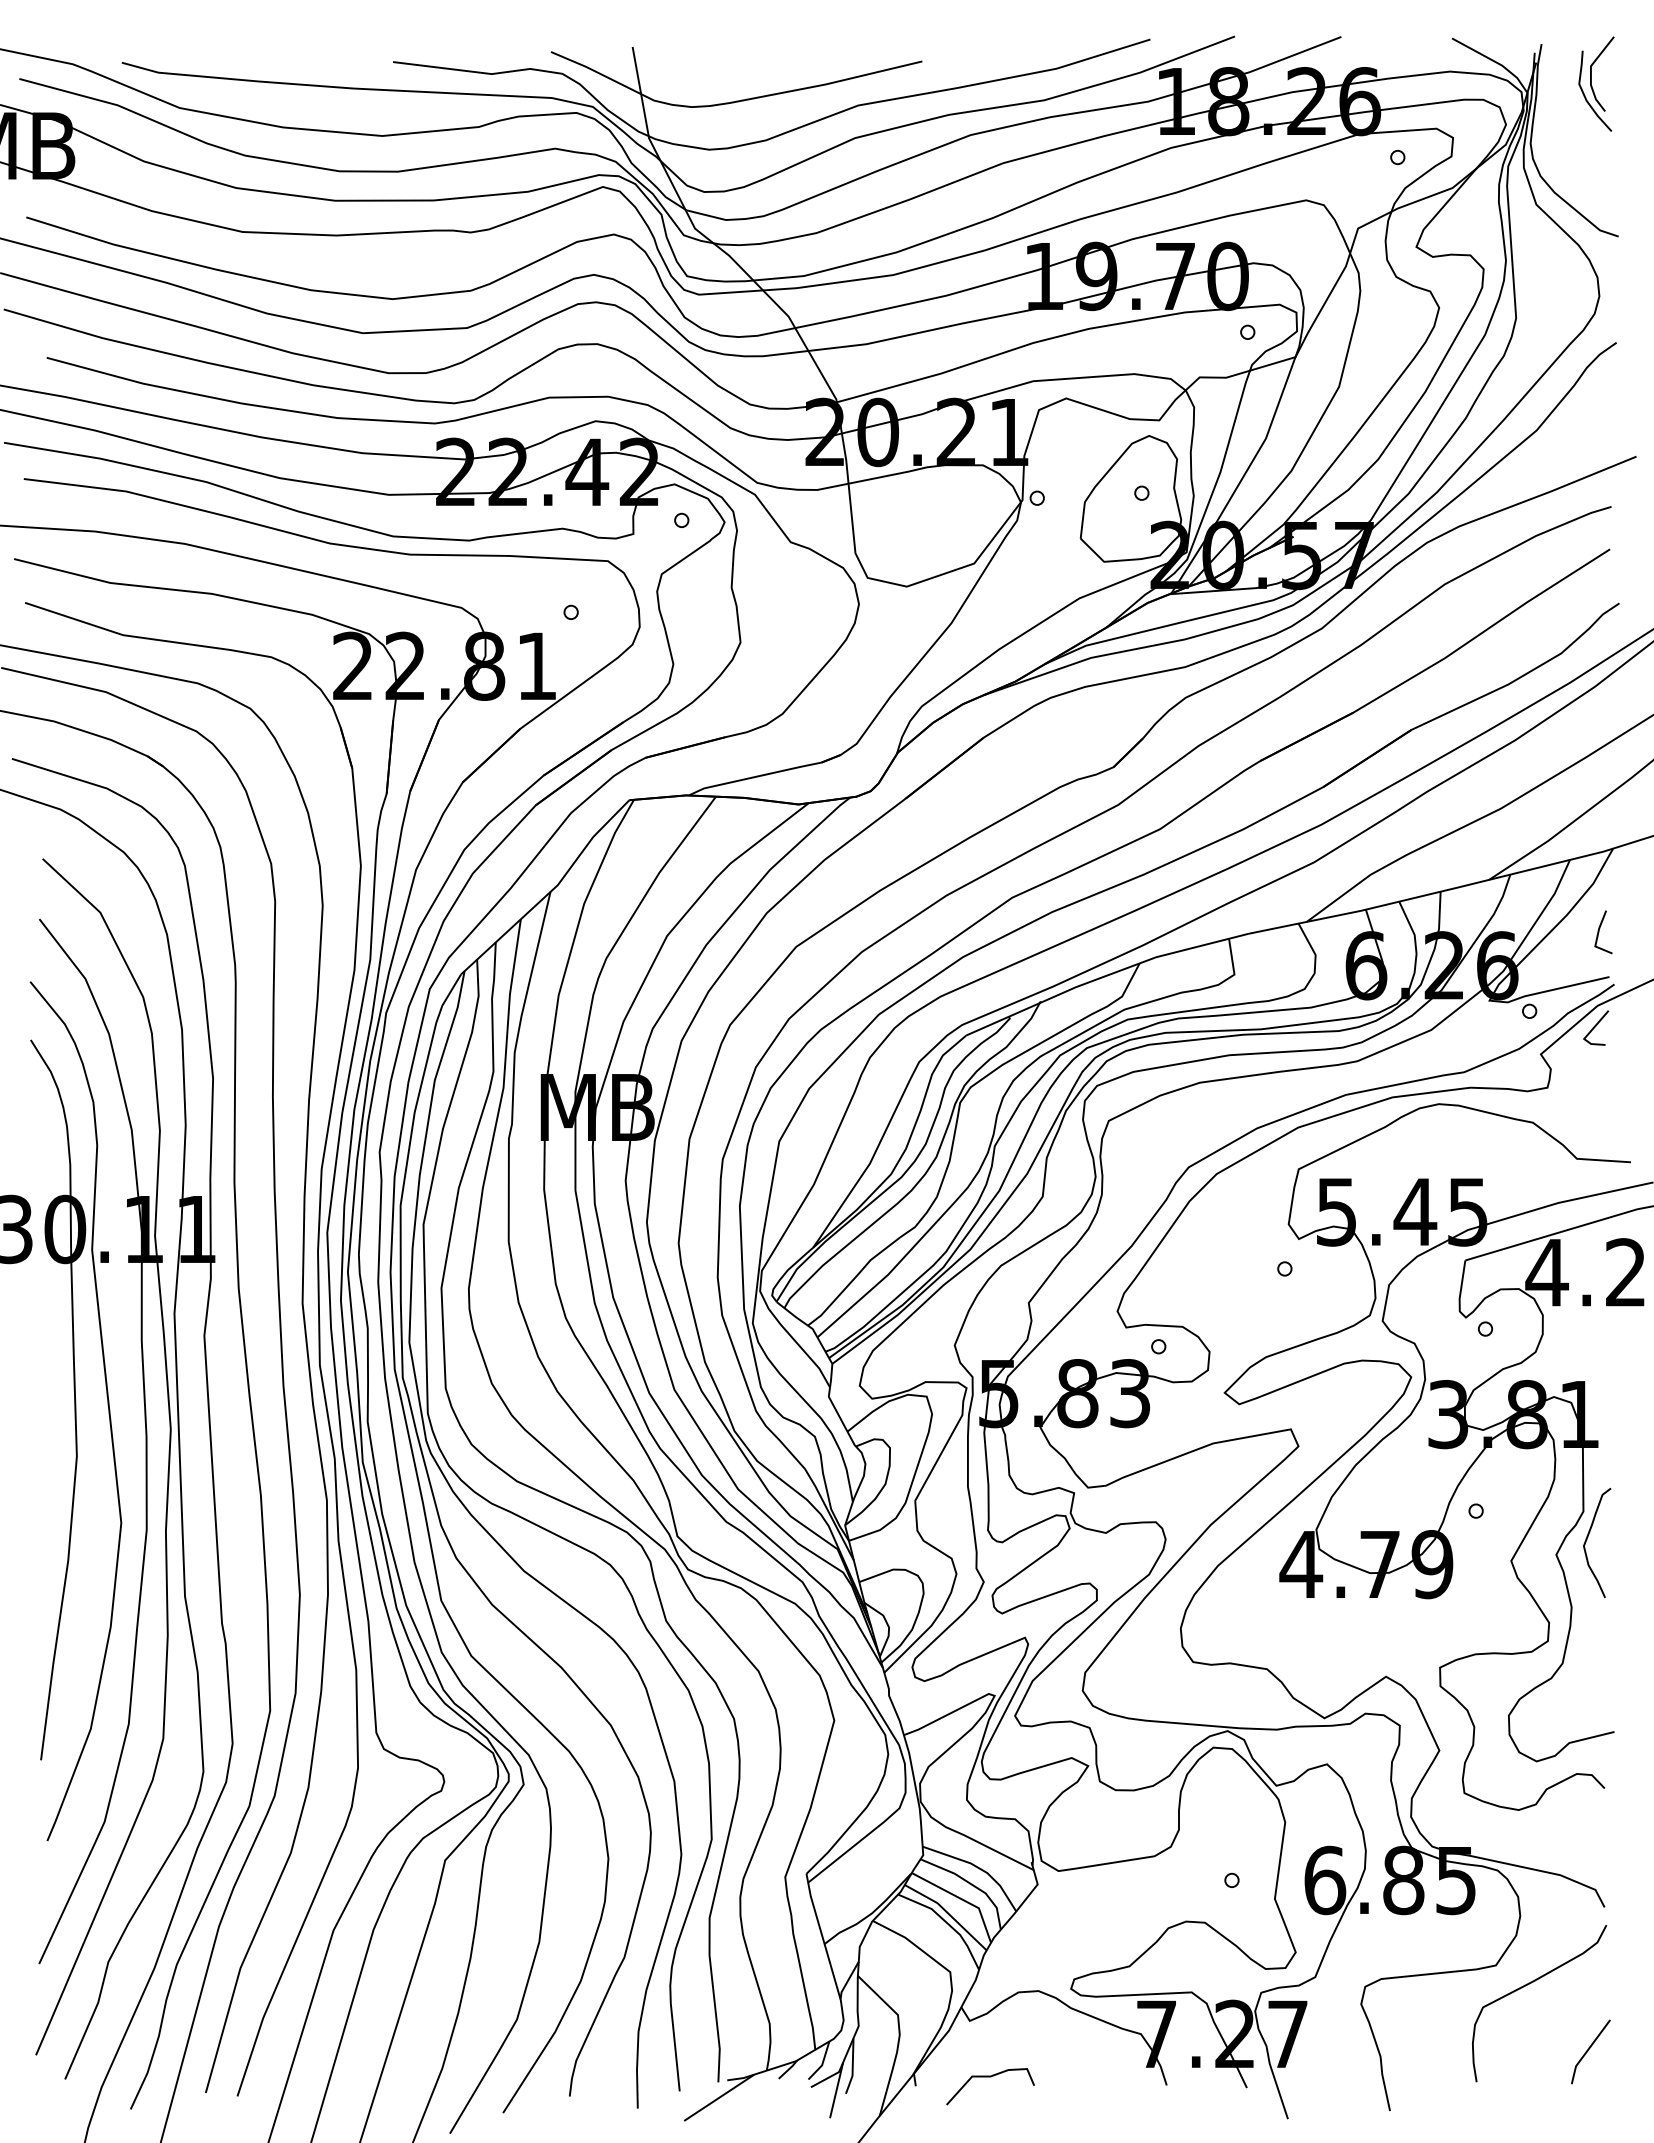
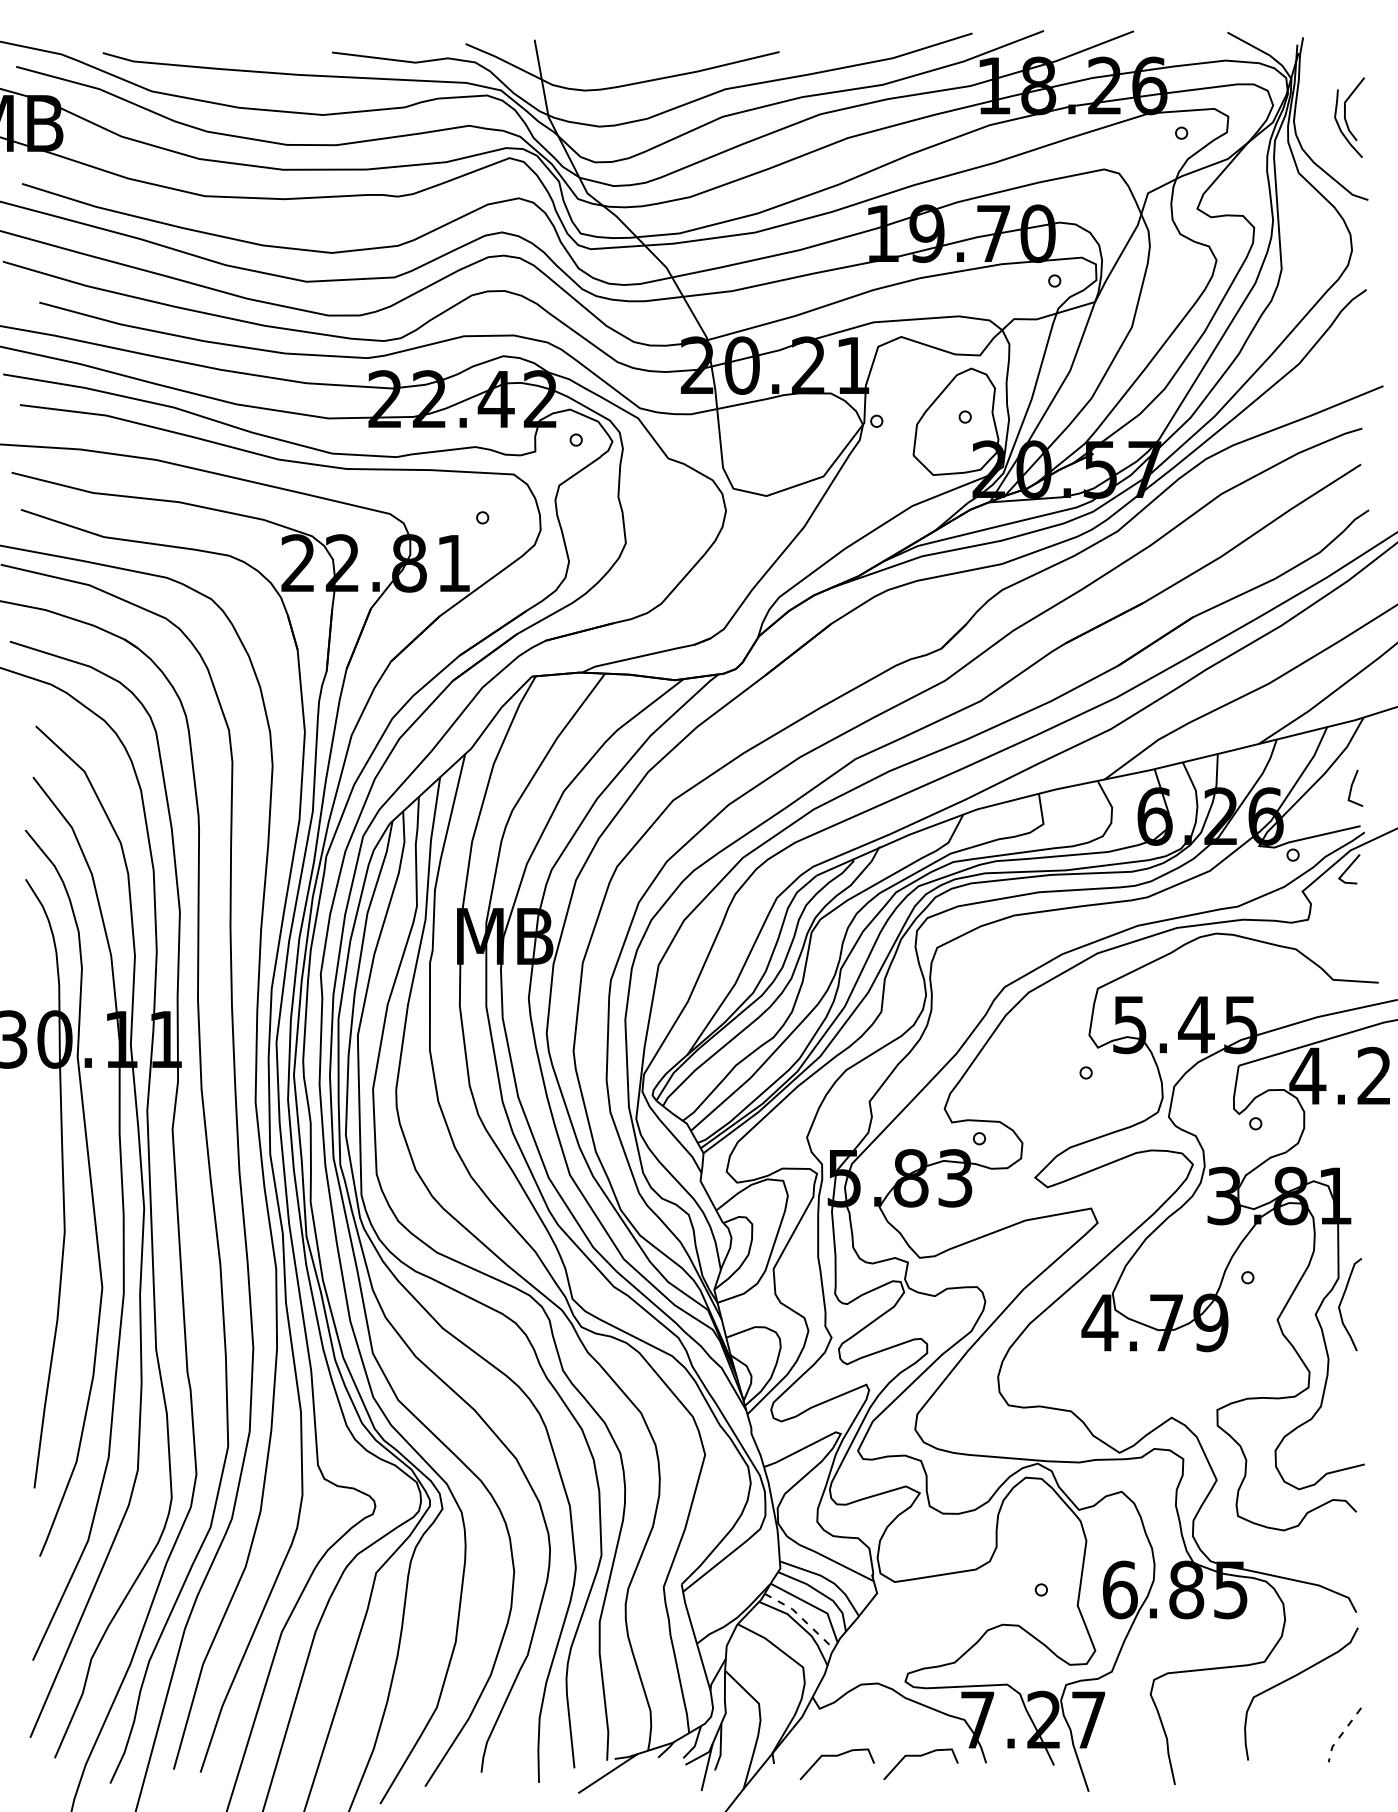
part: (1596, 83) -> (1349, 117), moved
line: (948, 1913) -> (801, 1617), solid -> dashed
line: (1587, 2051) -> (1342, 1734), solid -> dashed
curve: (1089, 2077) -> (920, 1756), added

